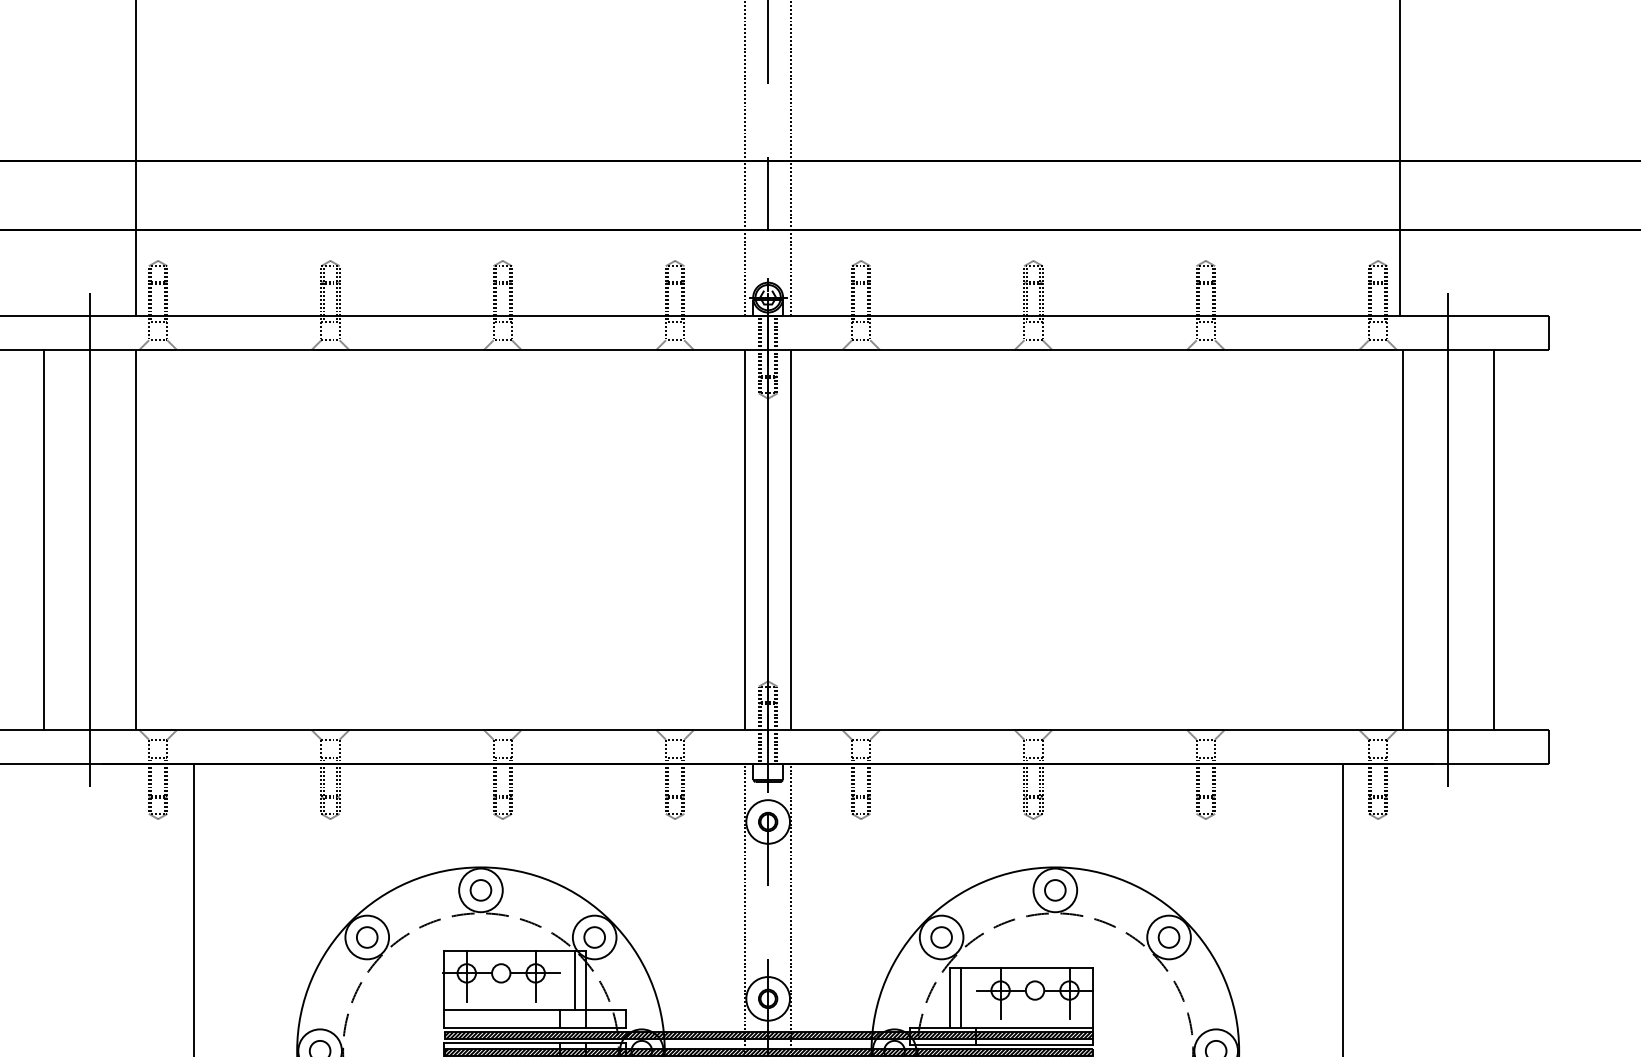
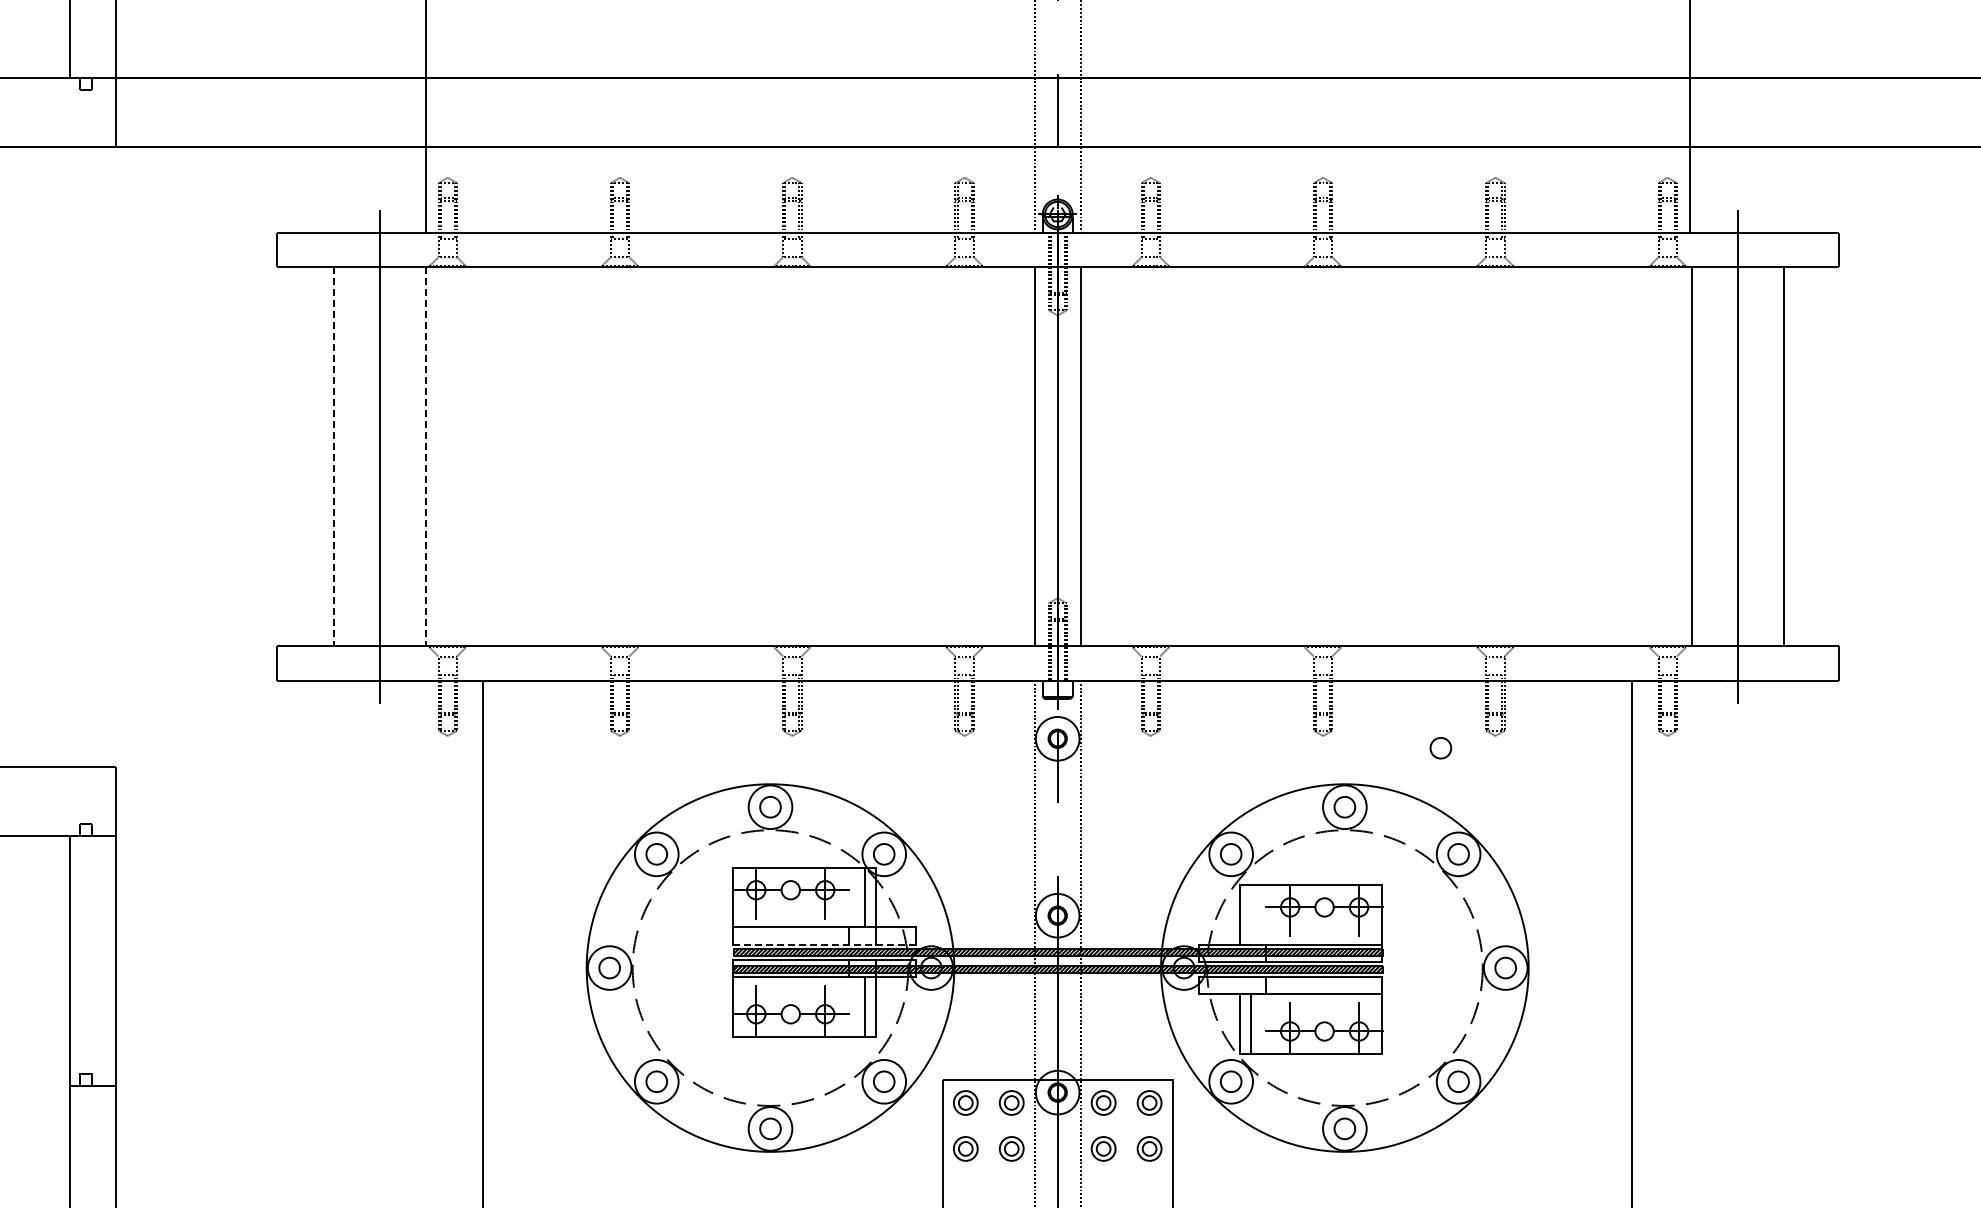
line: (43, 539) -> (333, 456), solid -> dashed
line: (135, 539) -> (425, 456), solid -> dashed
circle: (1150, 831) -> (1440, 748), added
line: (960, 997) -> (1250, 914), removed
line: (534, 1027) -> (824, 944), solid -> dashed

